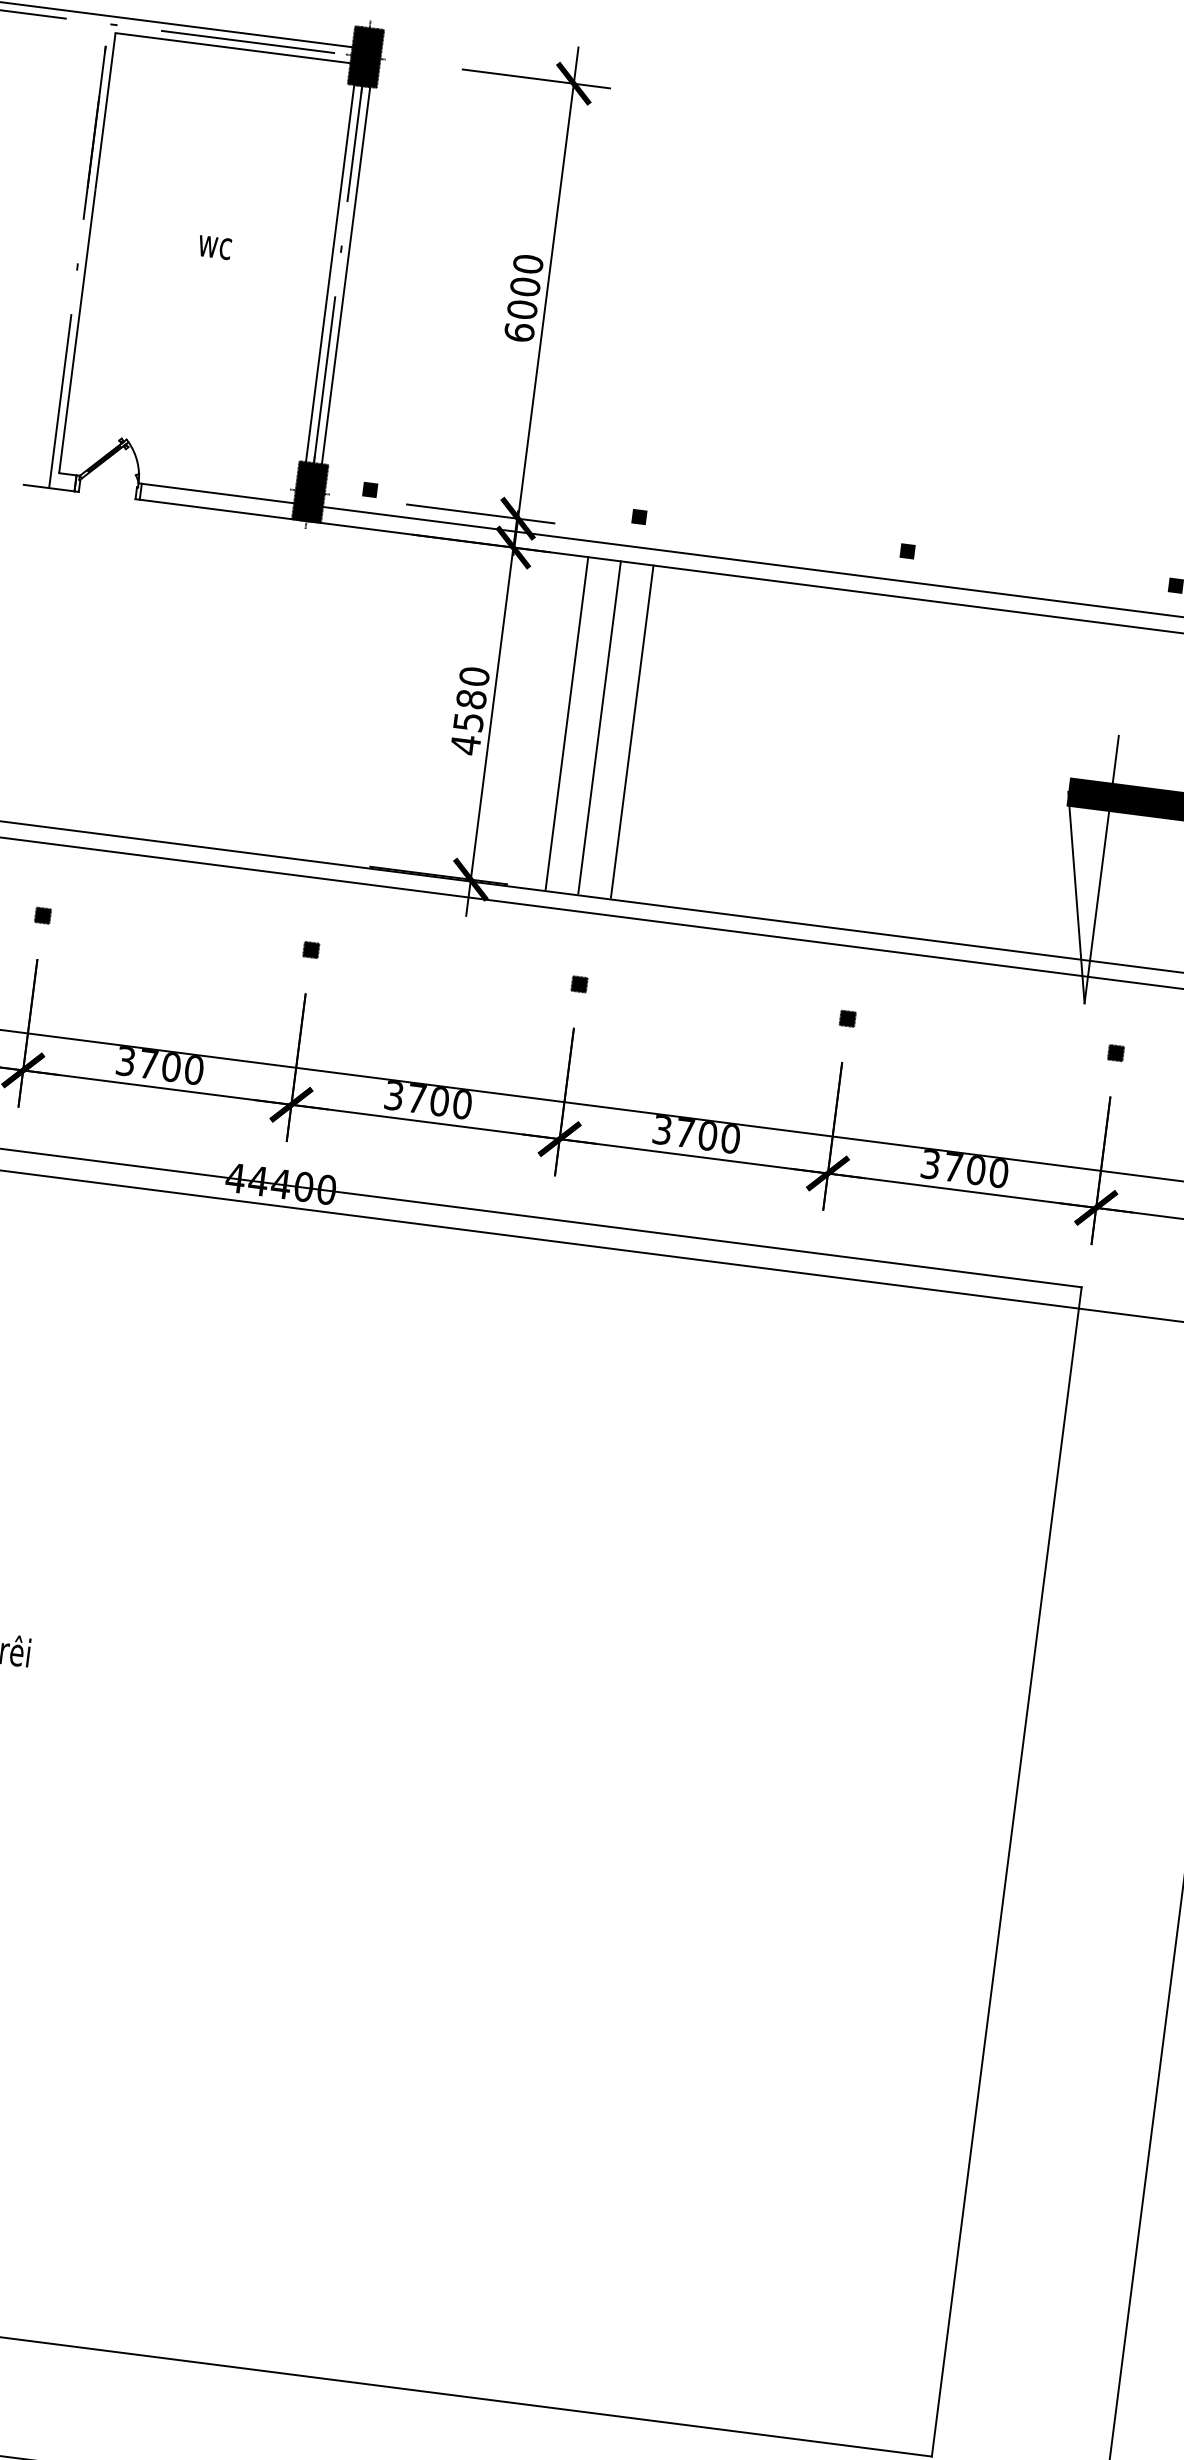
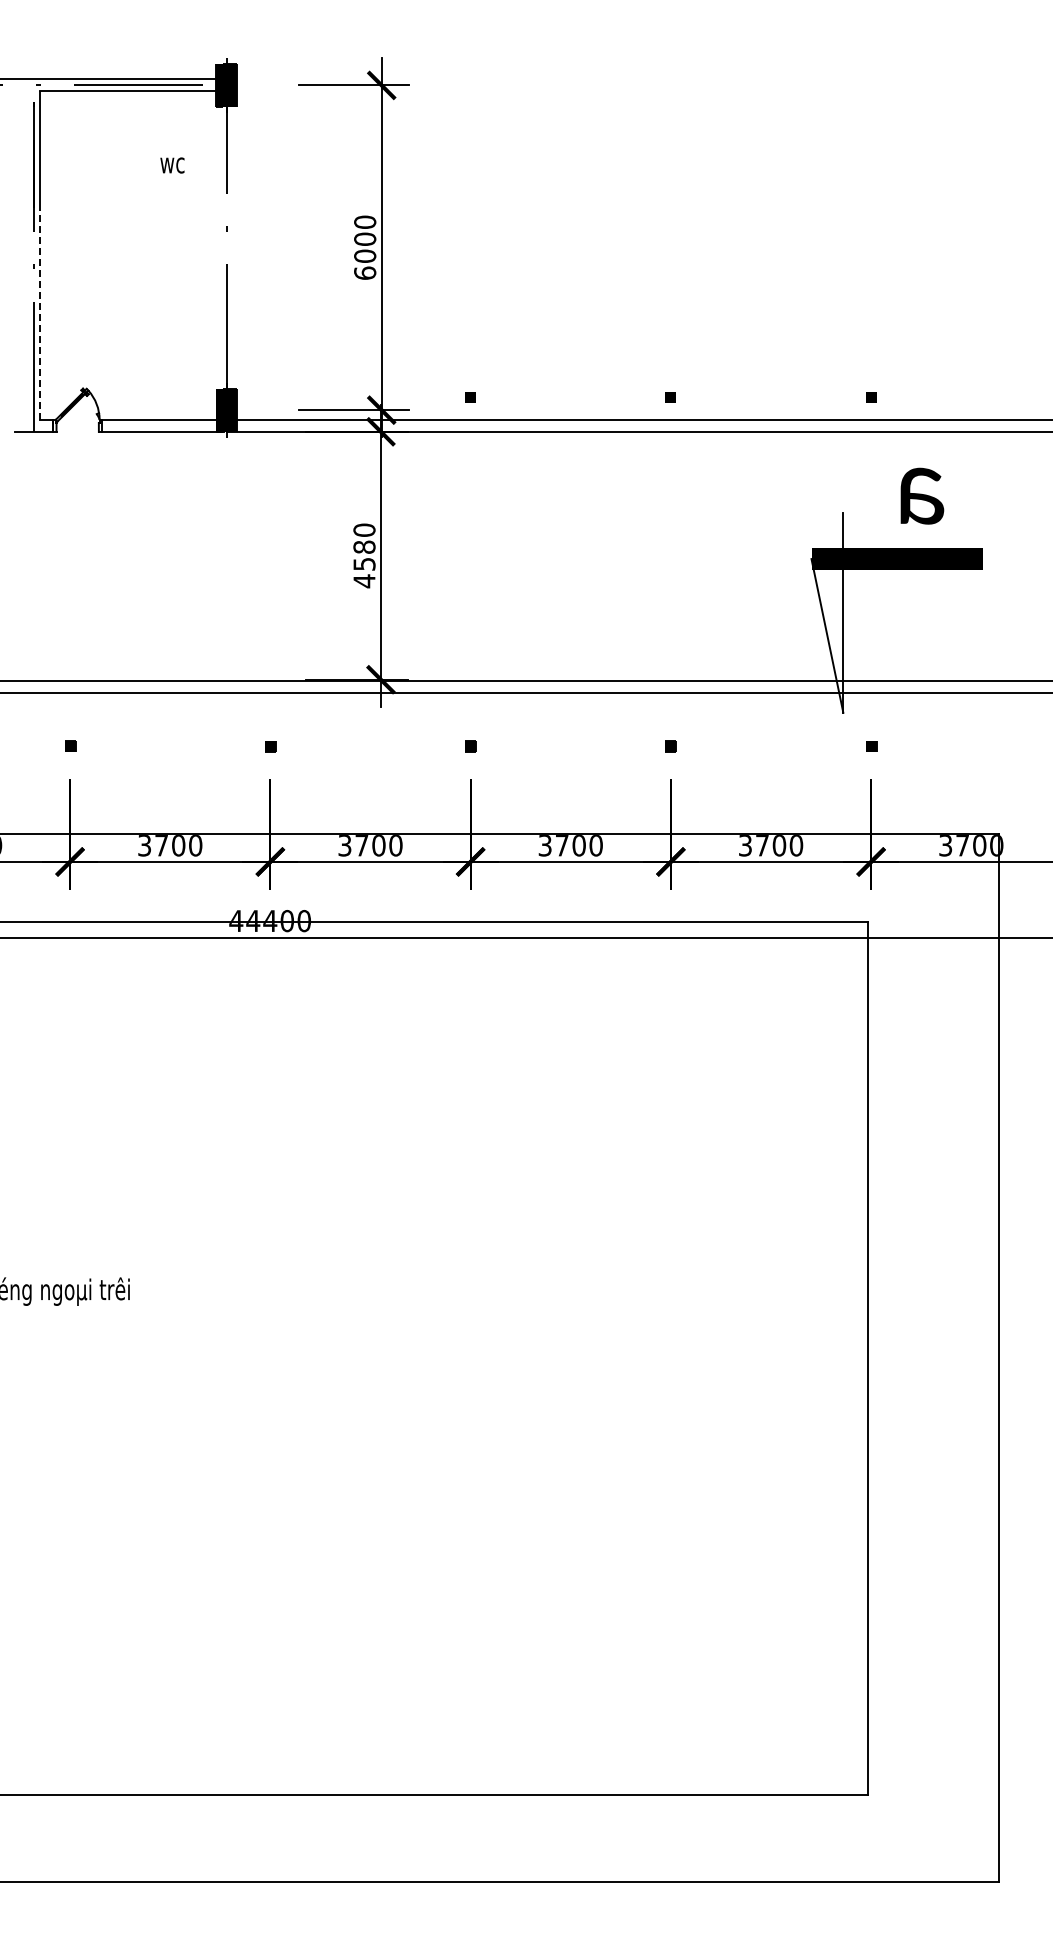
line: (333, 243) -> (220, 225), removed
line: (349, 245) -> (232, 225), removed
text: (214, 247) -> (172, 165), moved
line: (77, 330) -> (40, 313), solid -> dashed
fill: (369, 489) -> (269, 402), removed
line: (566, 722) -> (436, 555), removed
line: (600, 727) -> (461, 555), removed
line: (632, 731) -> (485, 555), removed

